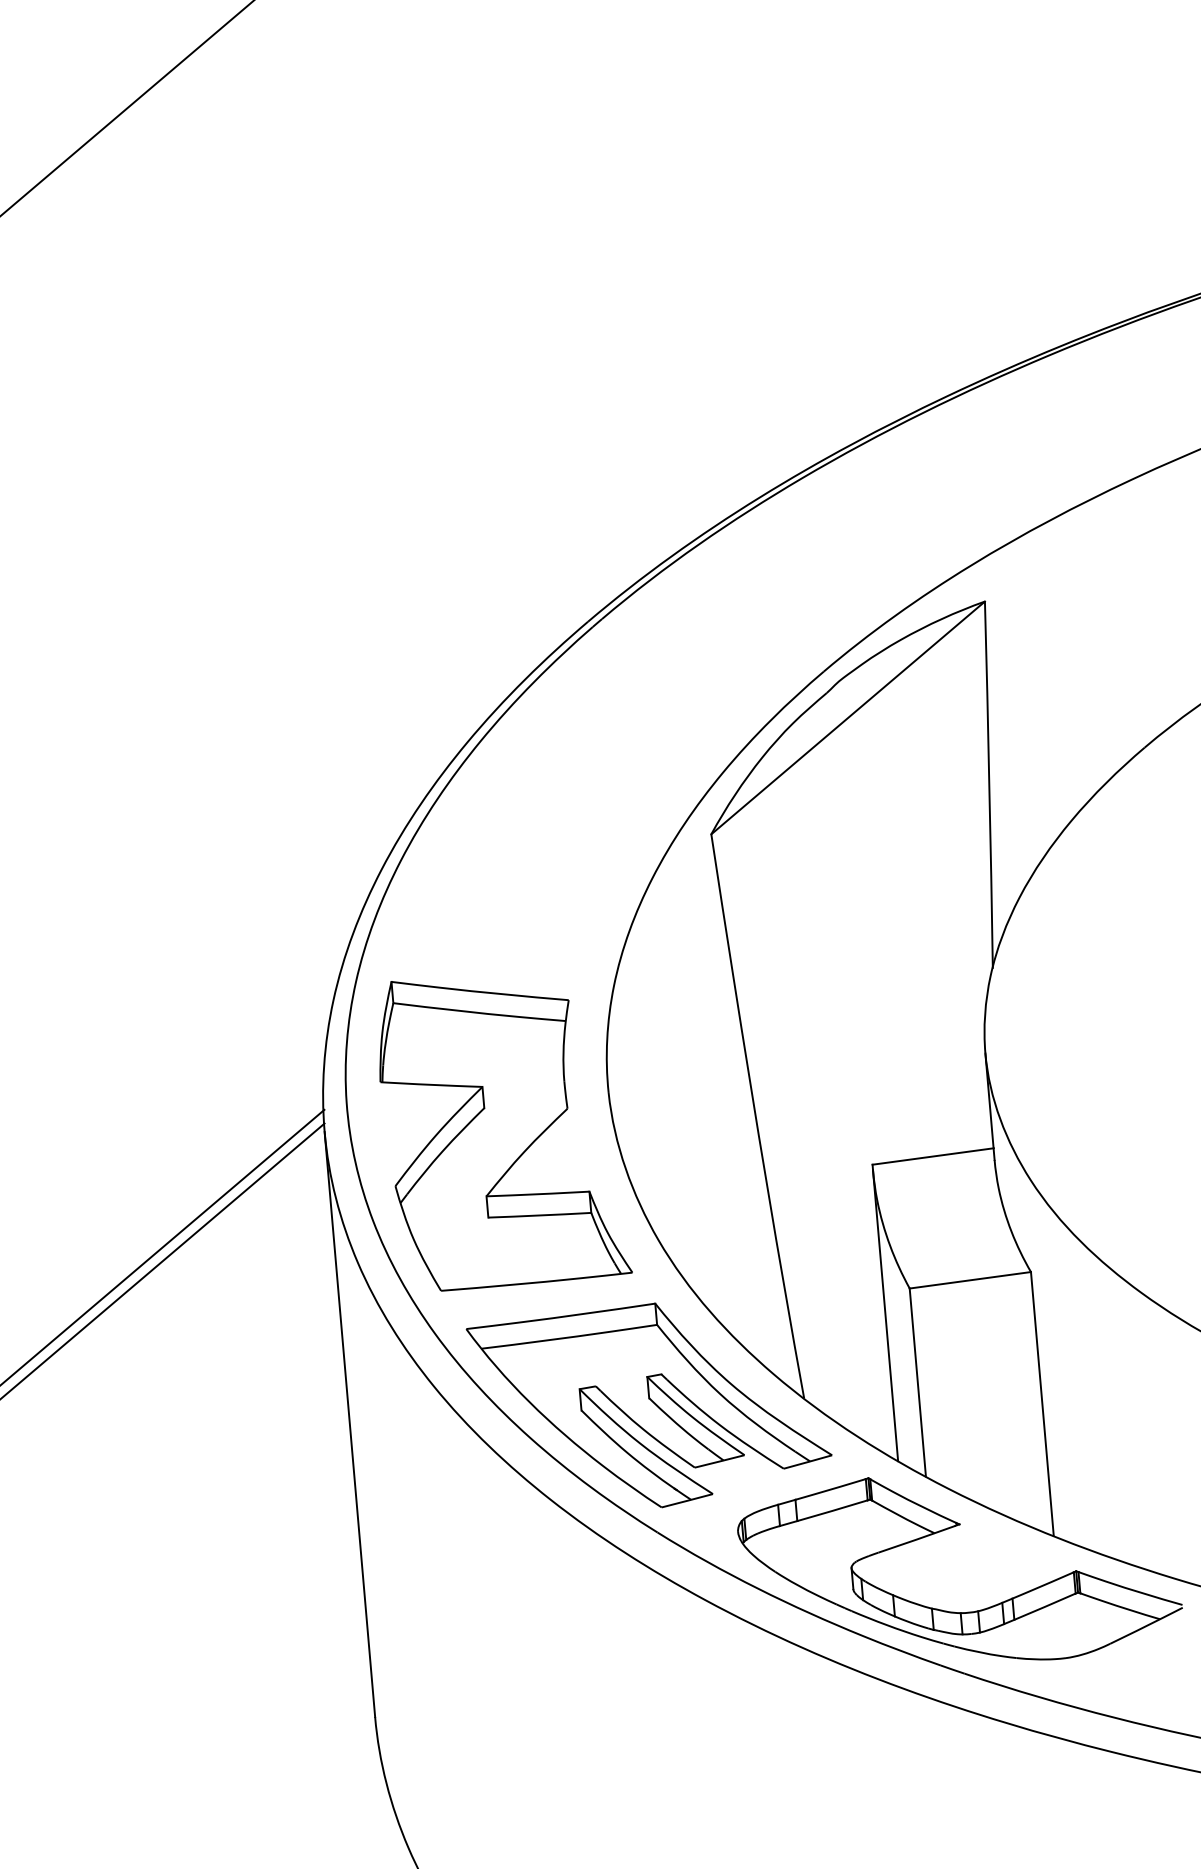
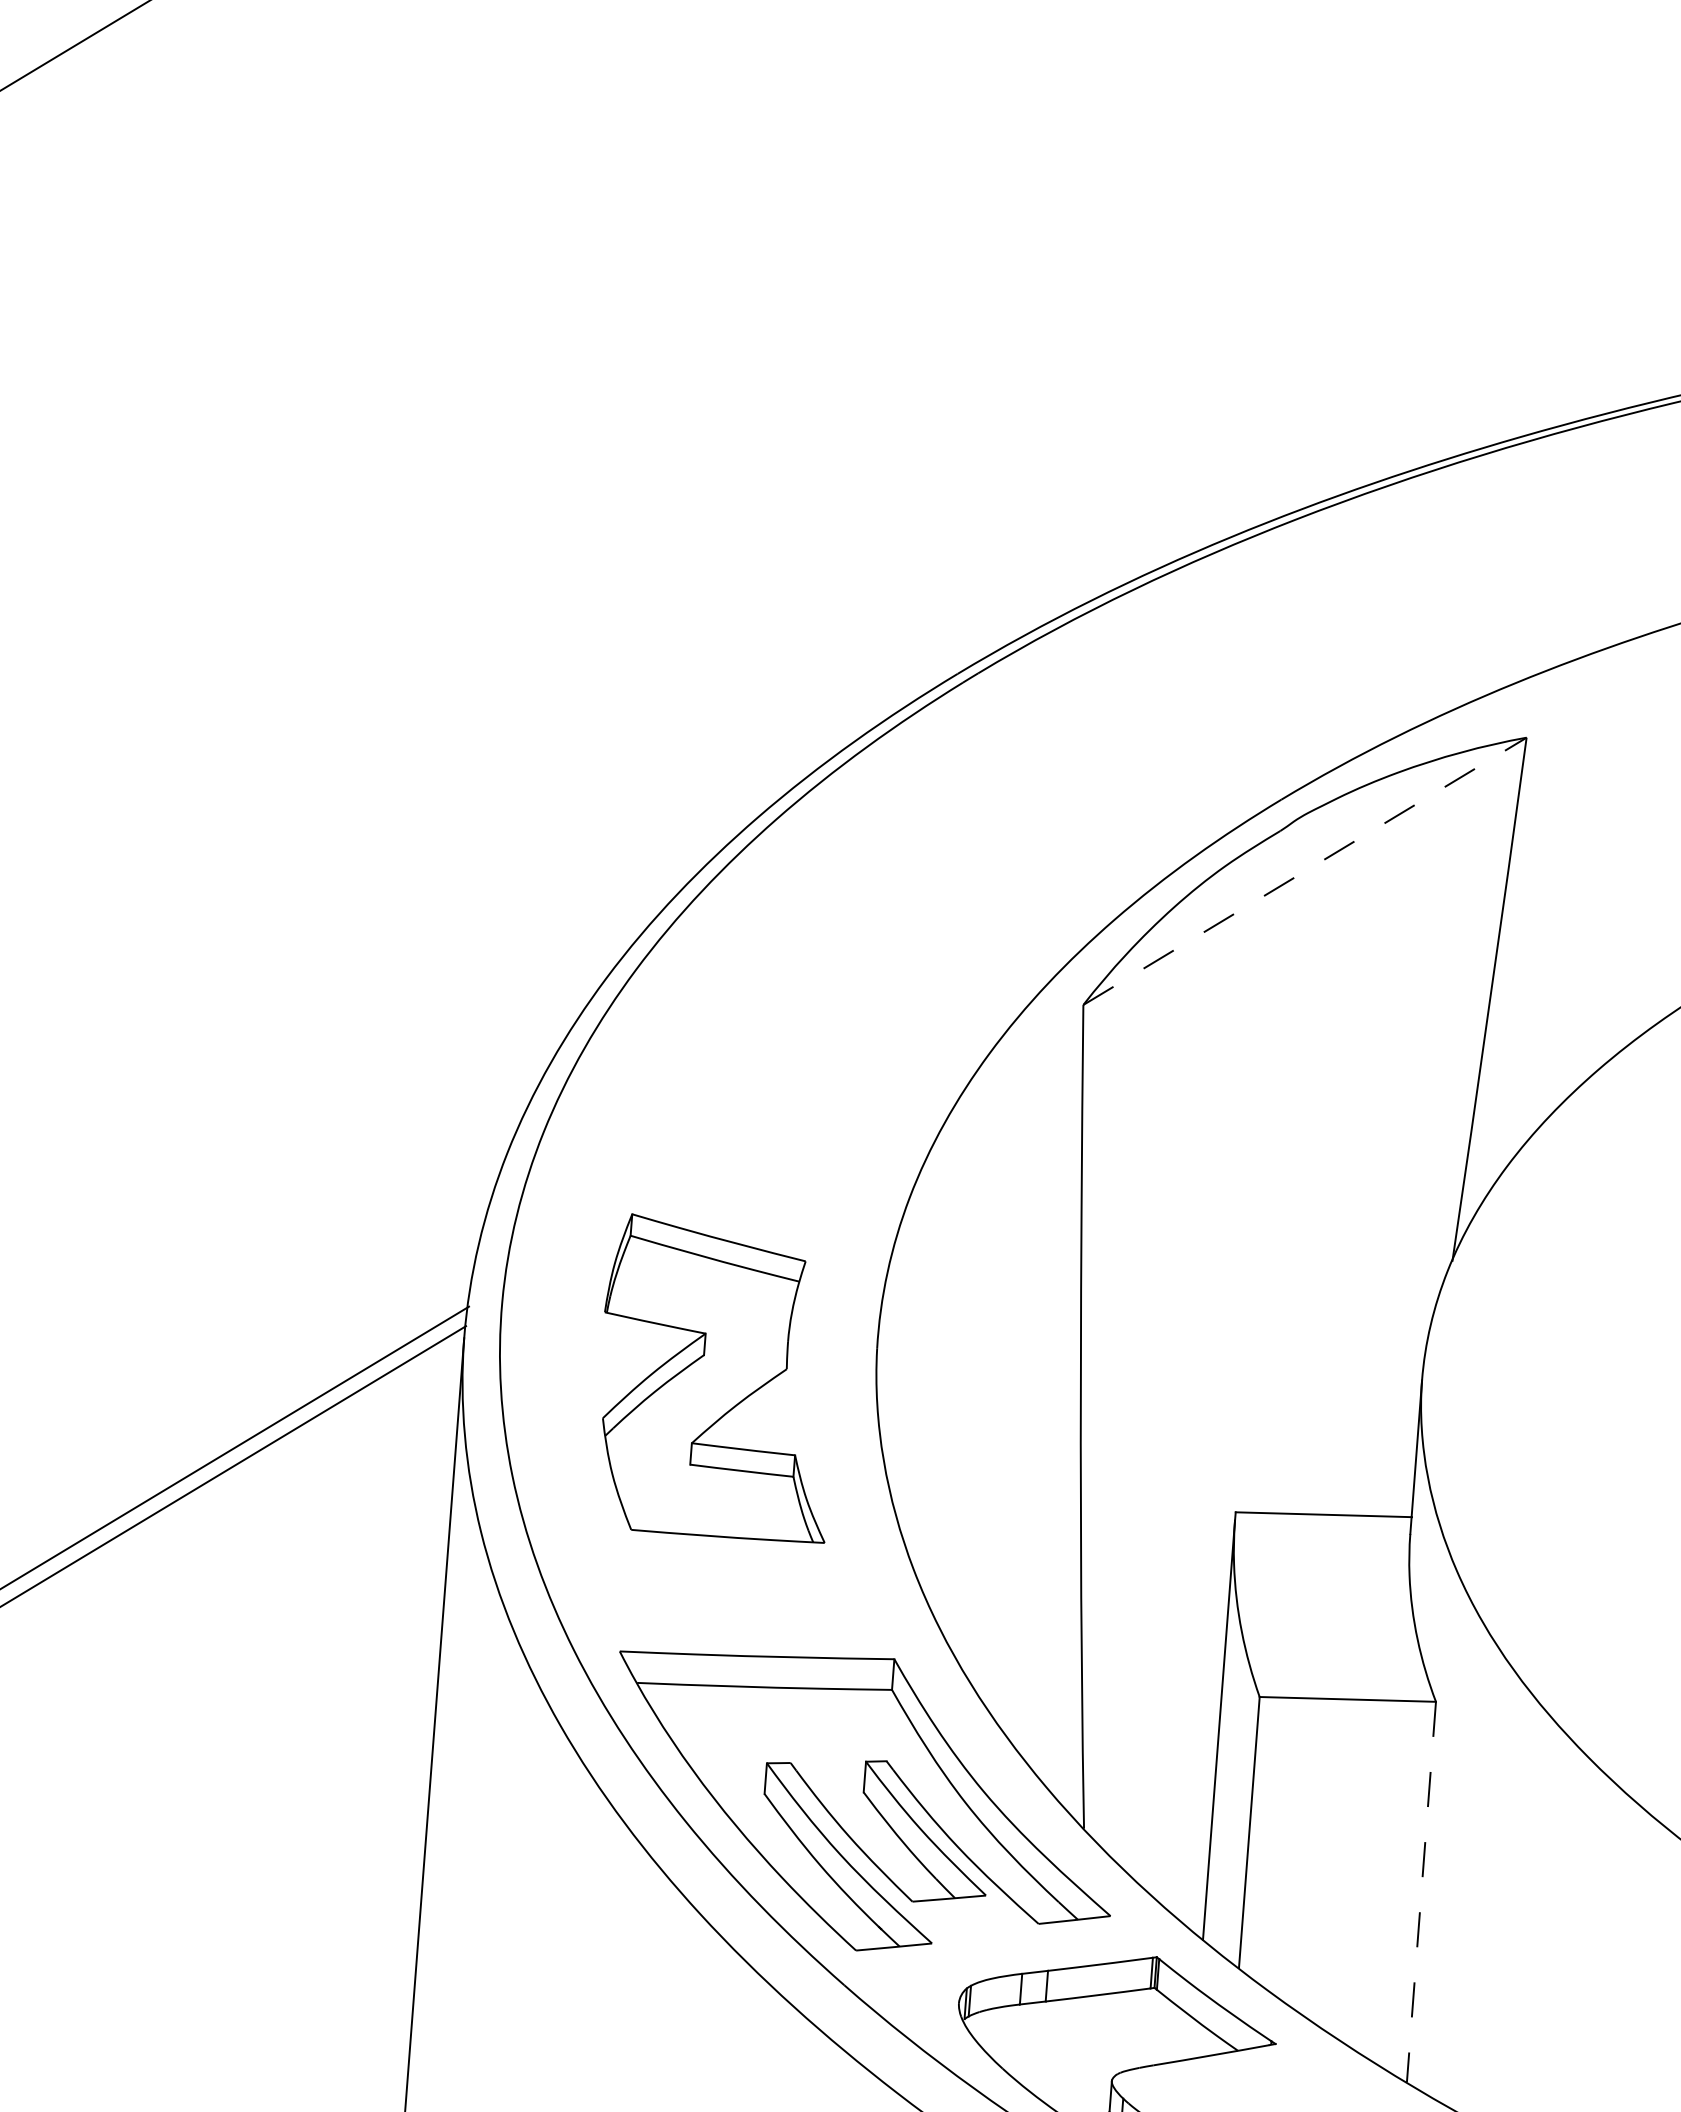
line: (848, 717) -> (1305, 870), solid -> dashed
part: (505, 1136) -> (720, 1386), size x0.7
line: (1042, 1404) -> (1421, 1892), solid -> dashed

